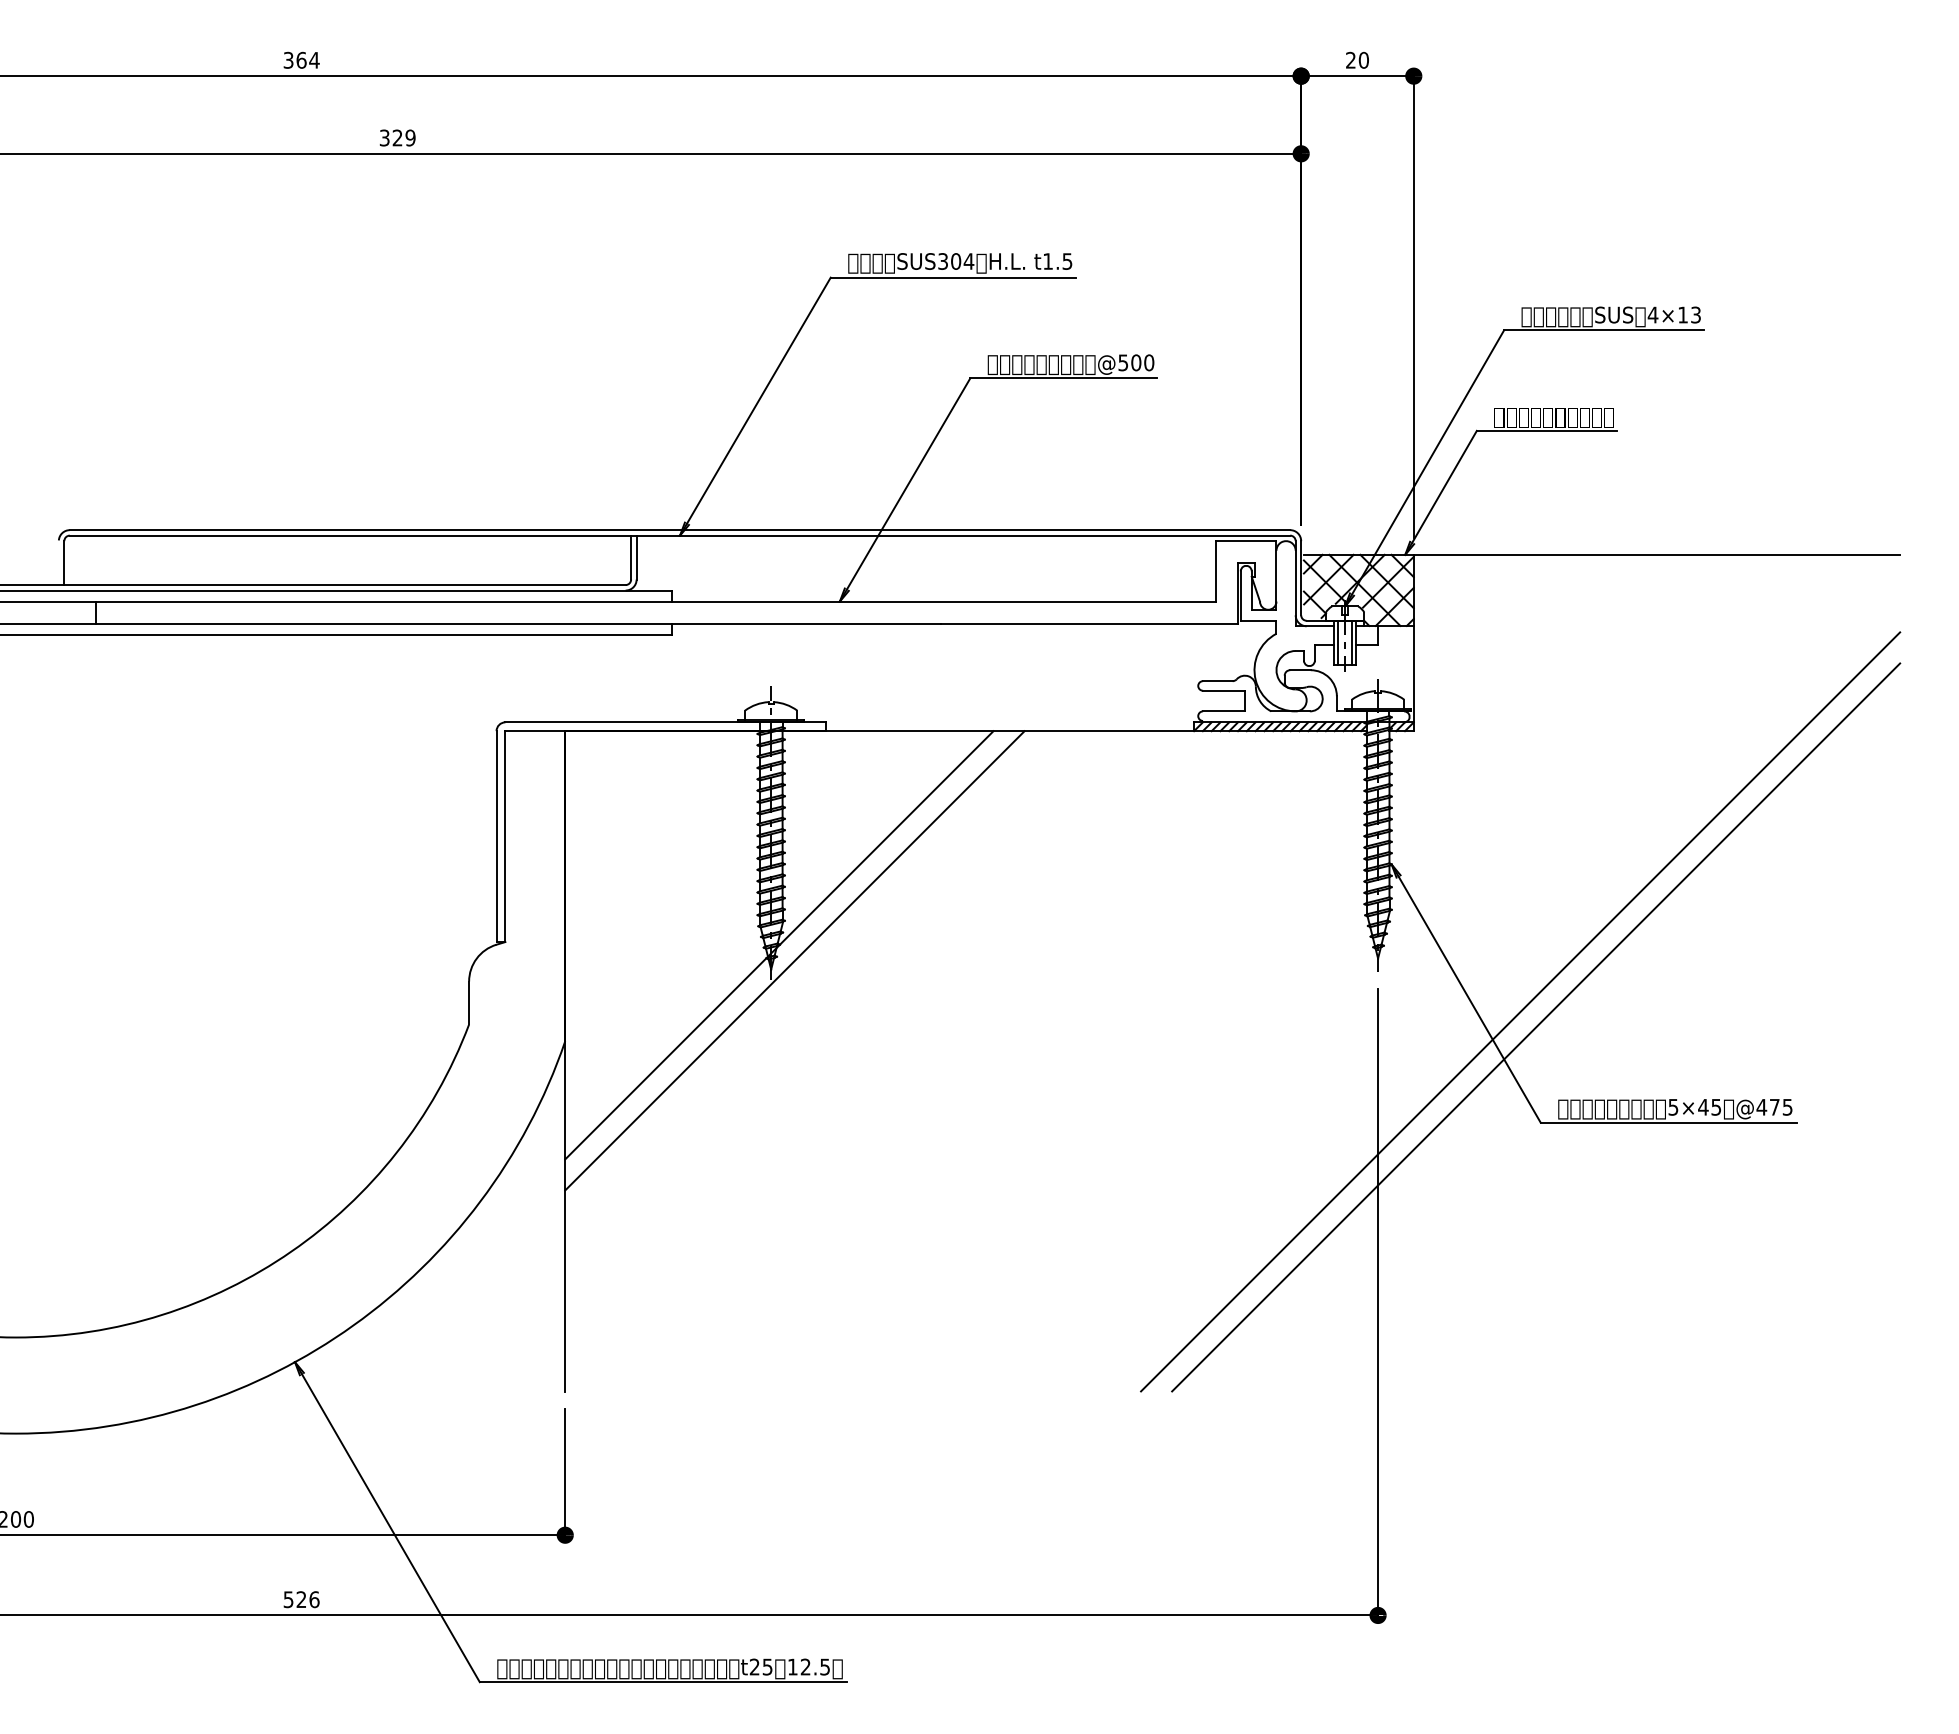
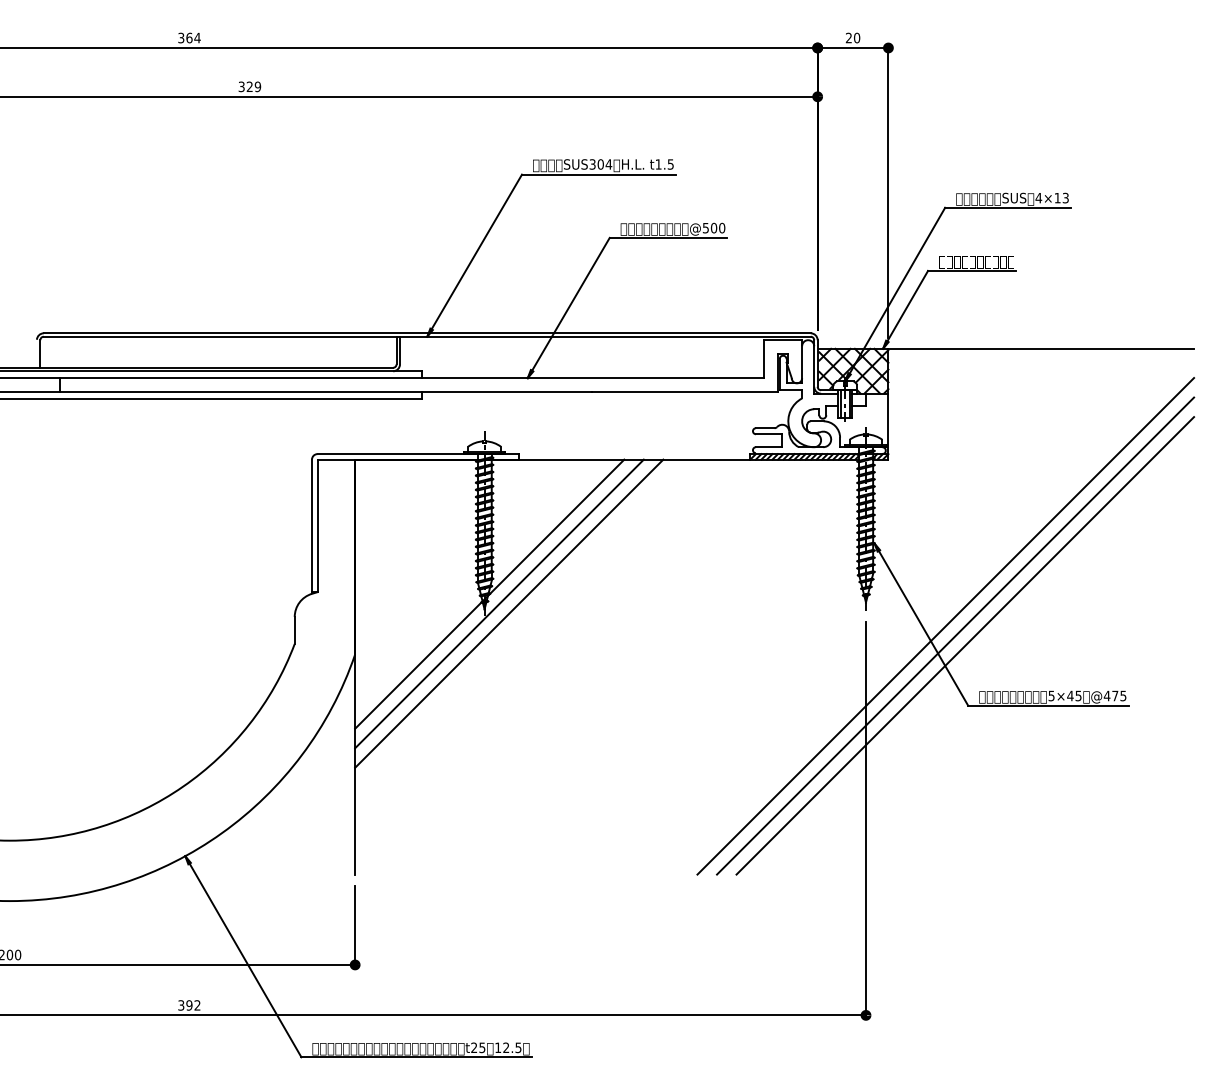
line: (810, 975) -> (509, 613), added
line: (1504, 996) -> (945, 626), added
text: (301, 1599) -> (189, 1005), 526 -> 392

